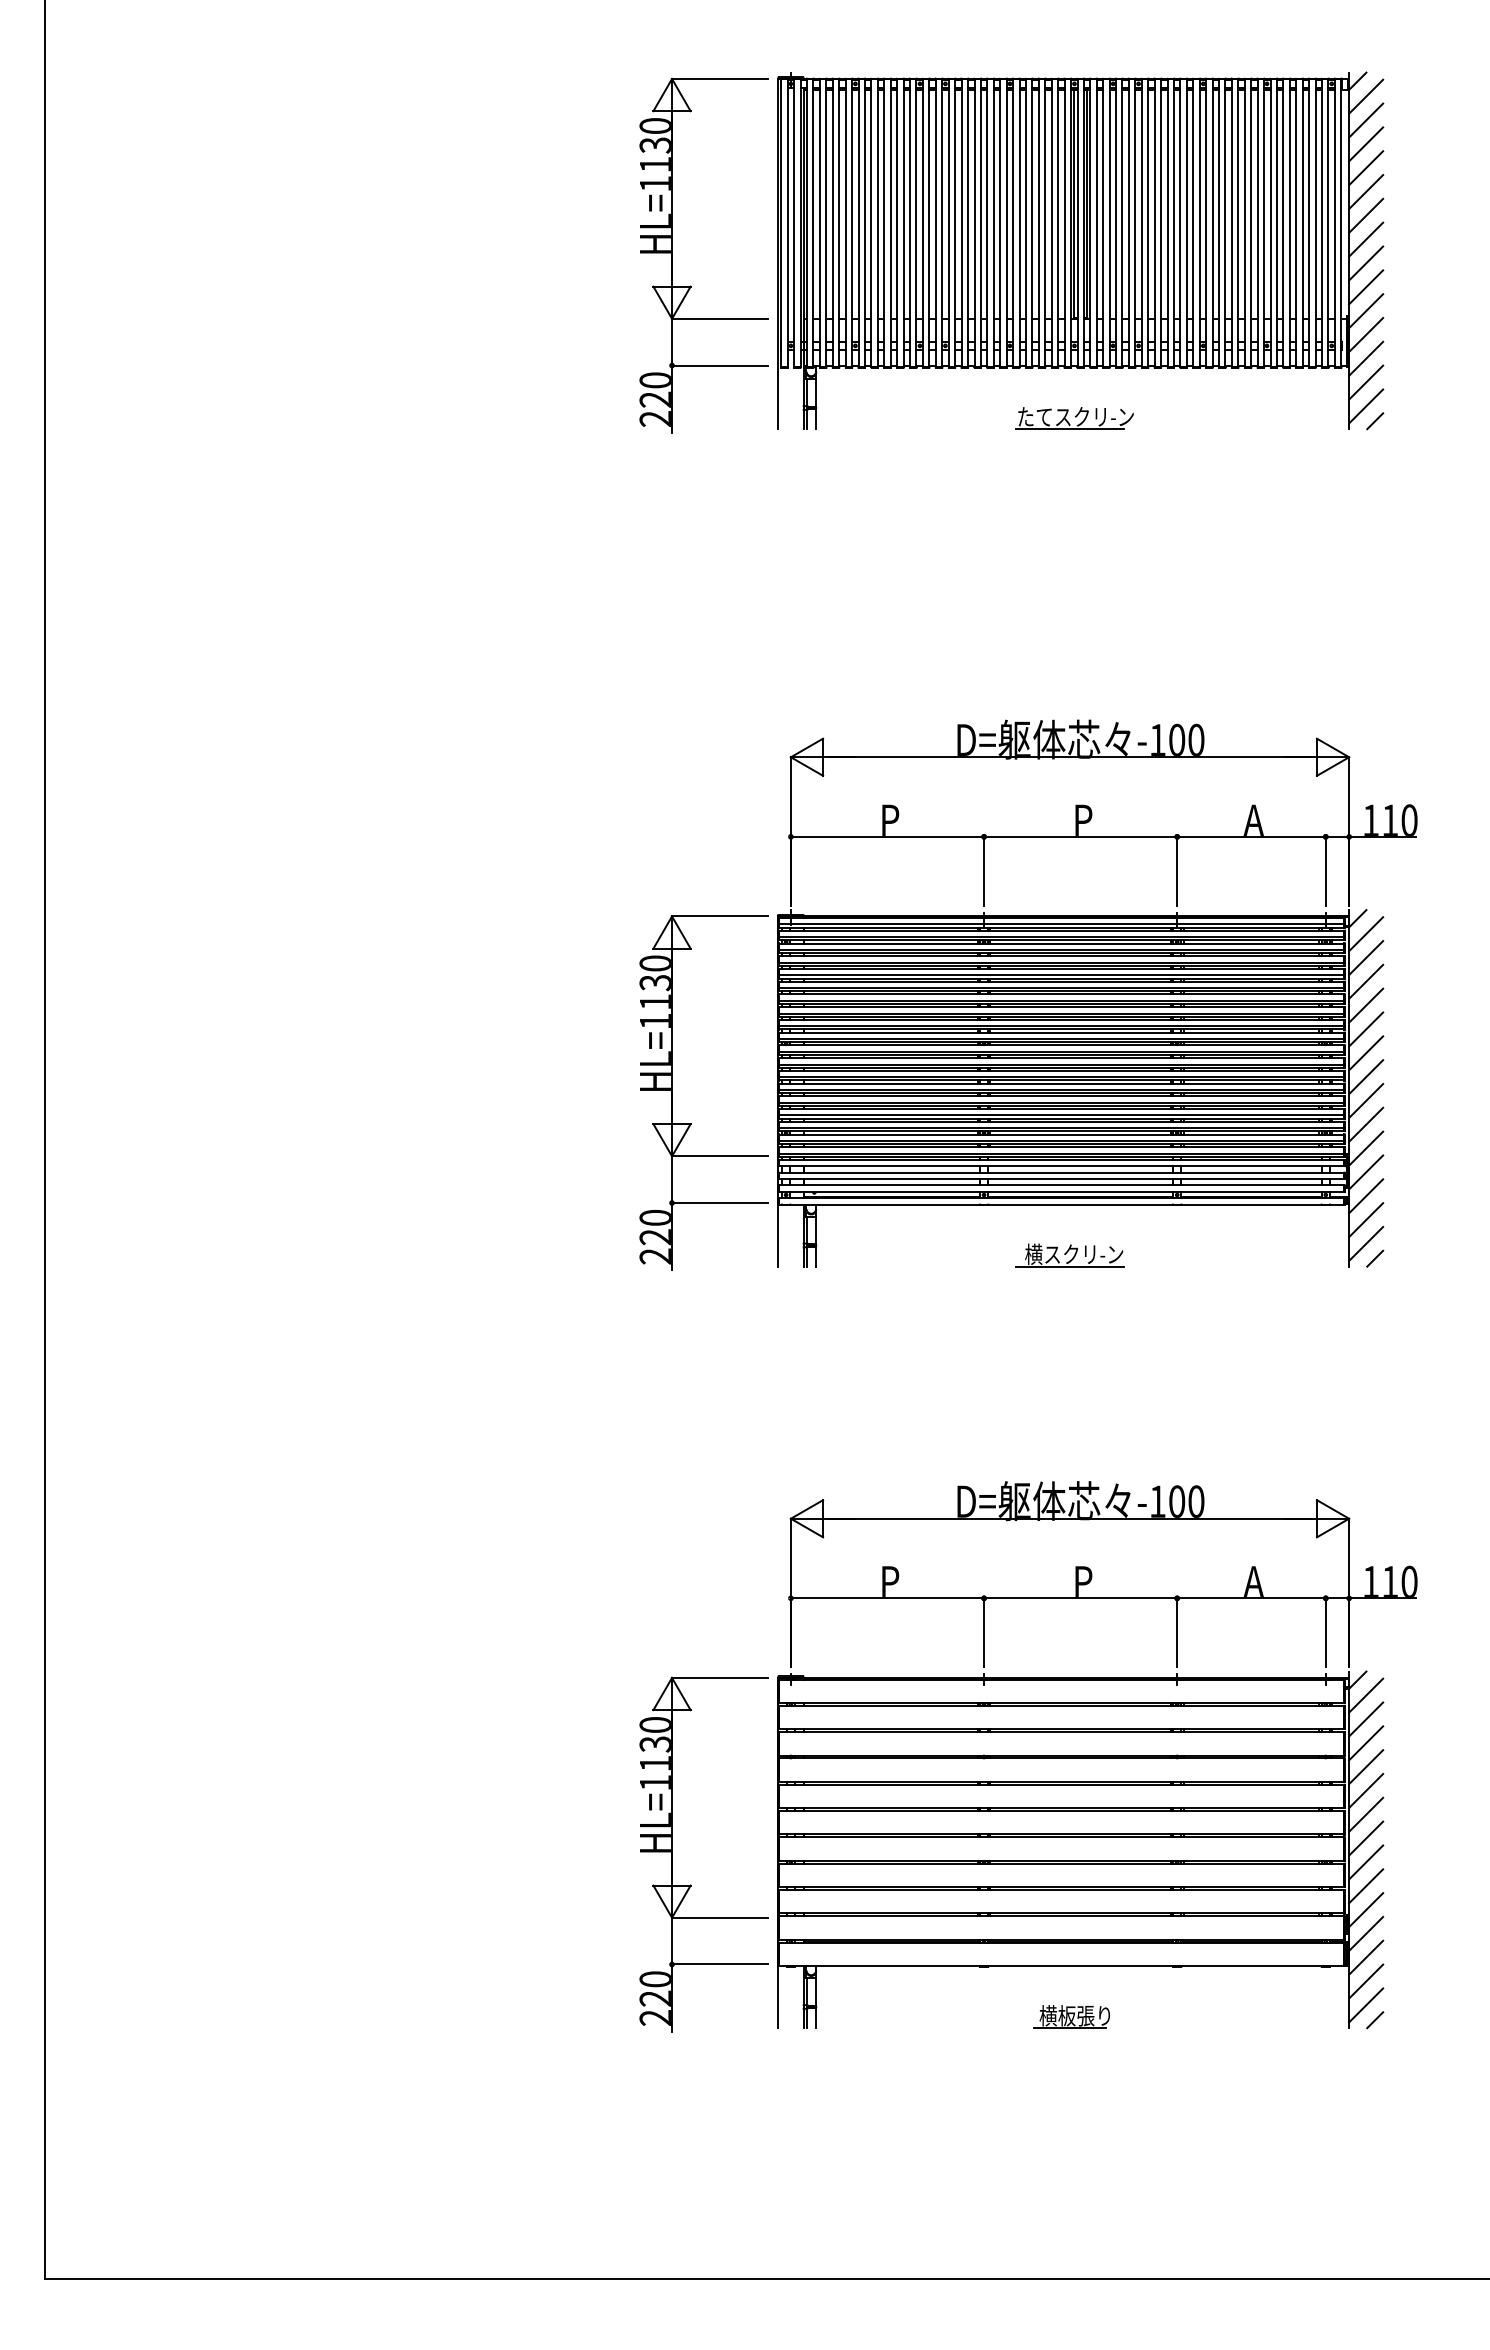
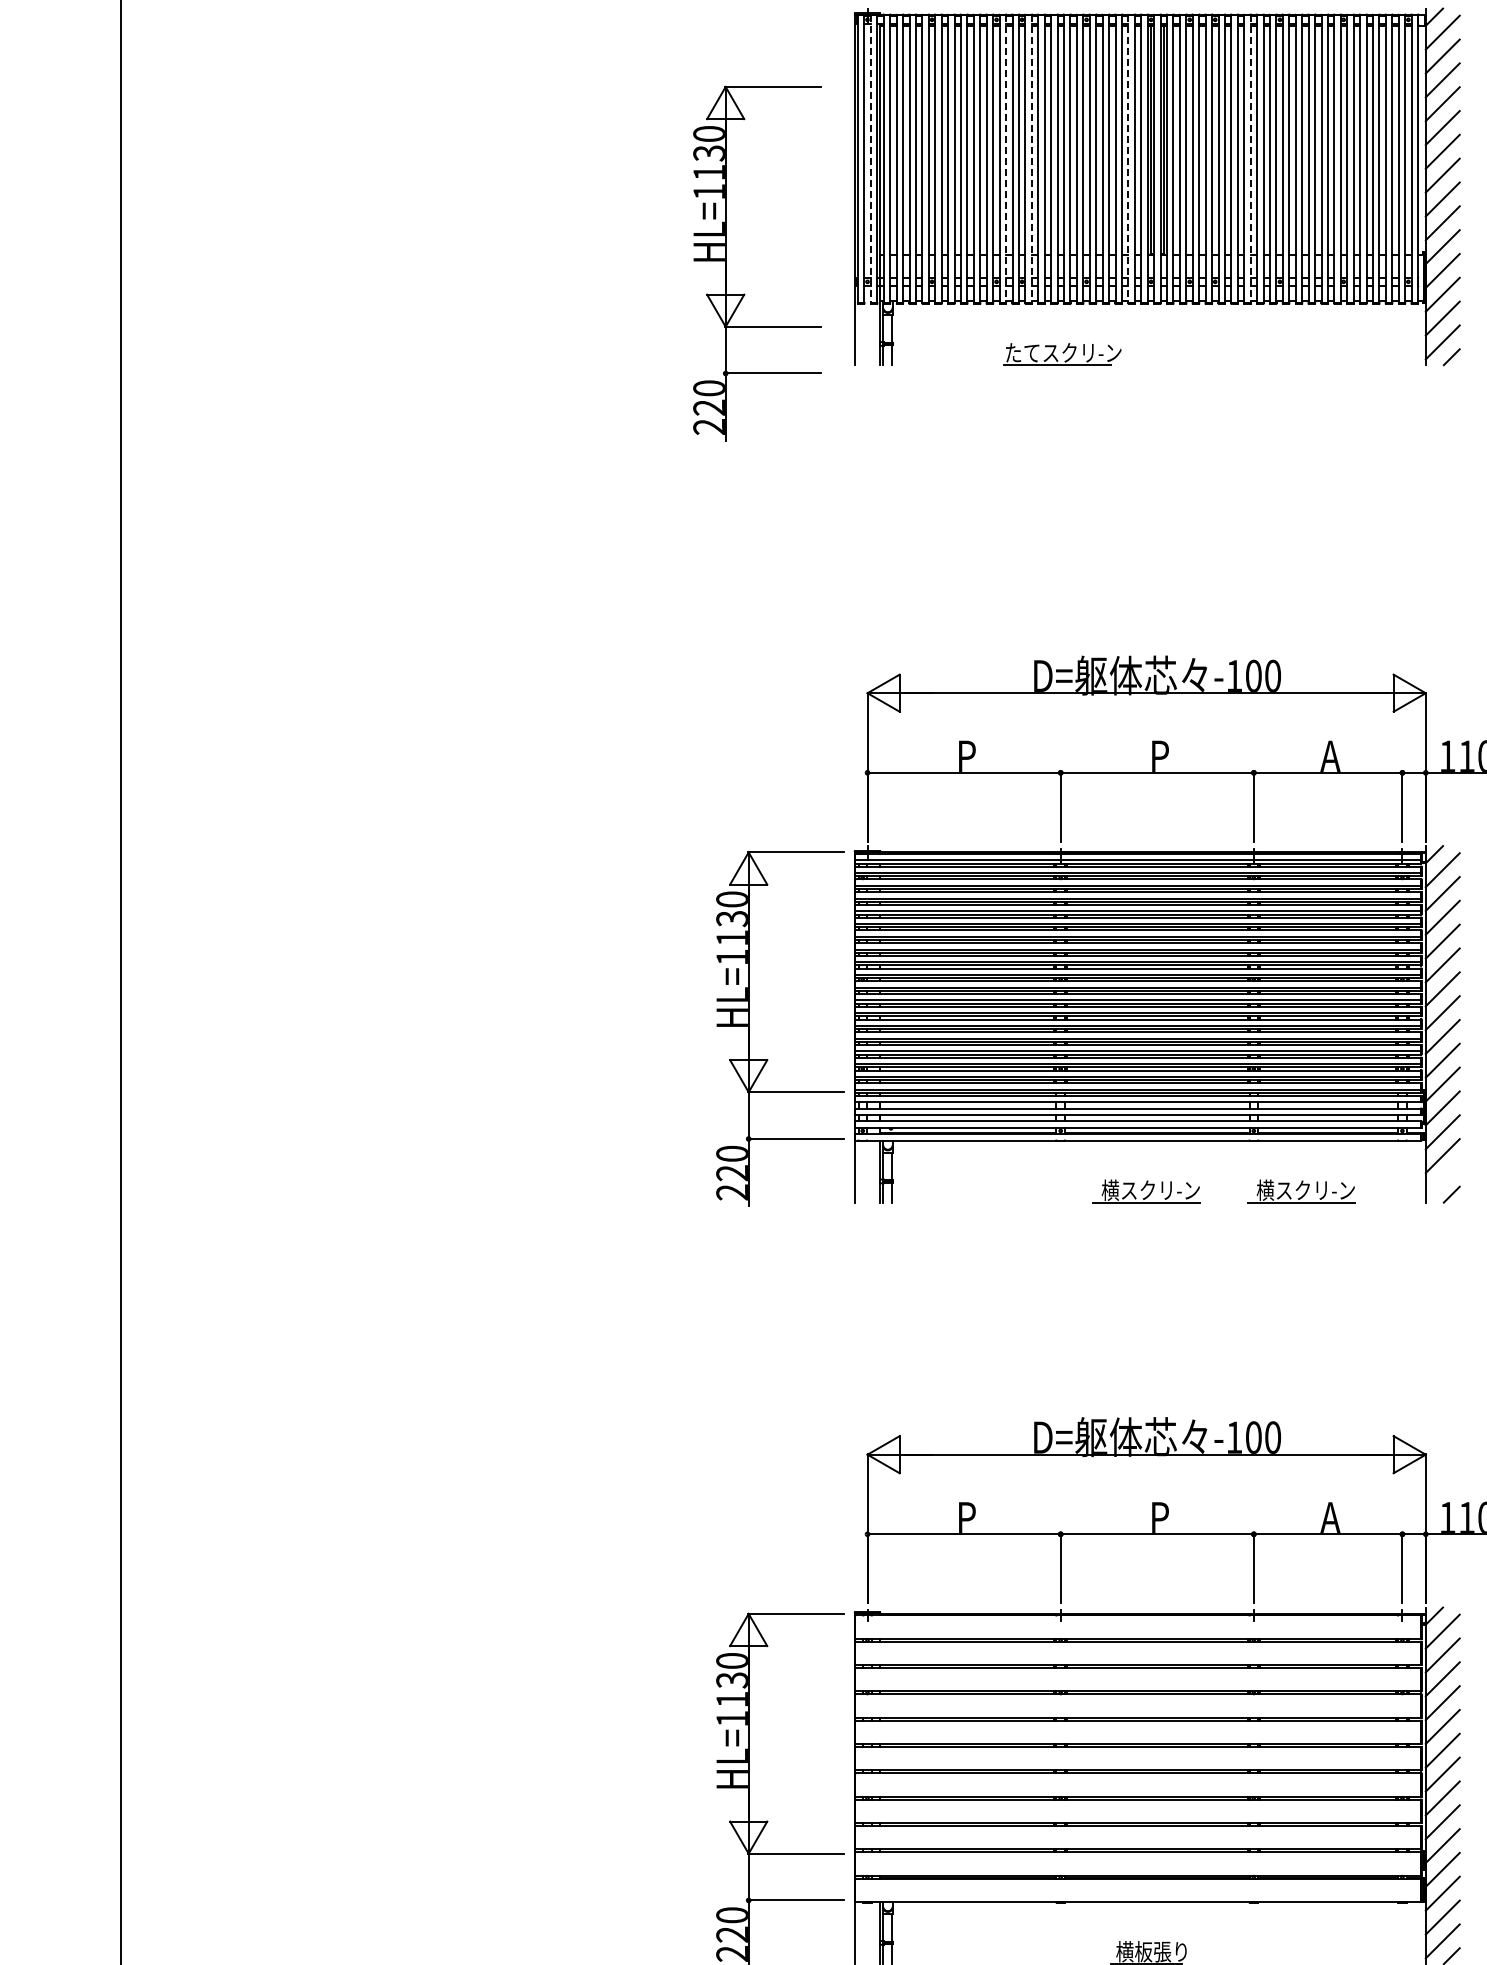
line: (794, 223) -> (871, 159), solid -> dashed
line: (929, 223) -> (1006, 159), solid -> dashed
line: (955, 223) -> (1032, 159), solid -> dashed
line: (1051, 223) -> (1128, 159), solid -> dashed
line: (1173, 223) -> (1250, 159), solid -> dashed
part: (672, 255) -> (726, 263), moved
part: (1074, 418) -> (1062, 354), moved
line: (1366, 1243) -> (1443, 1179), removed
part: (1224, 1255) -> (1301, 1191), added

